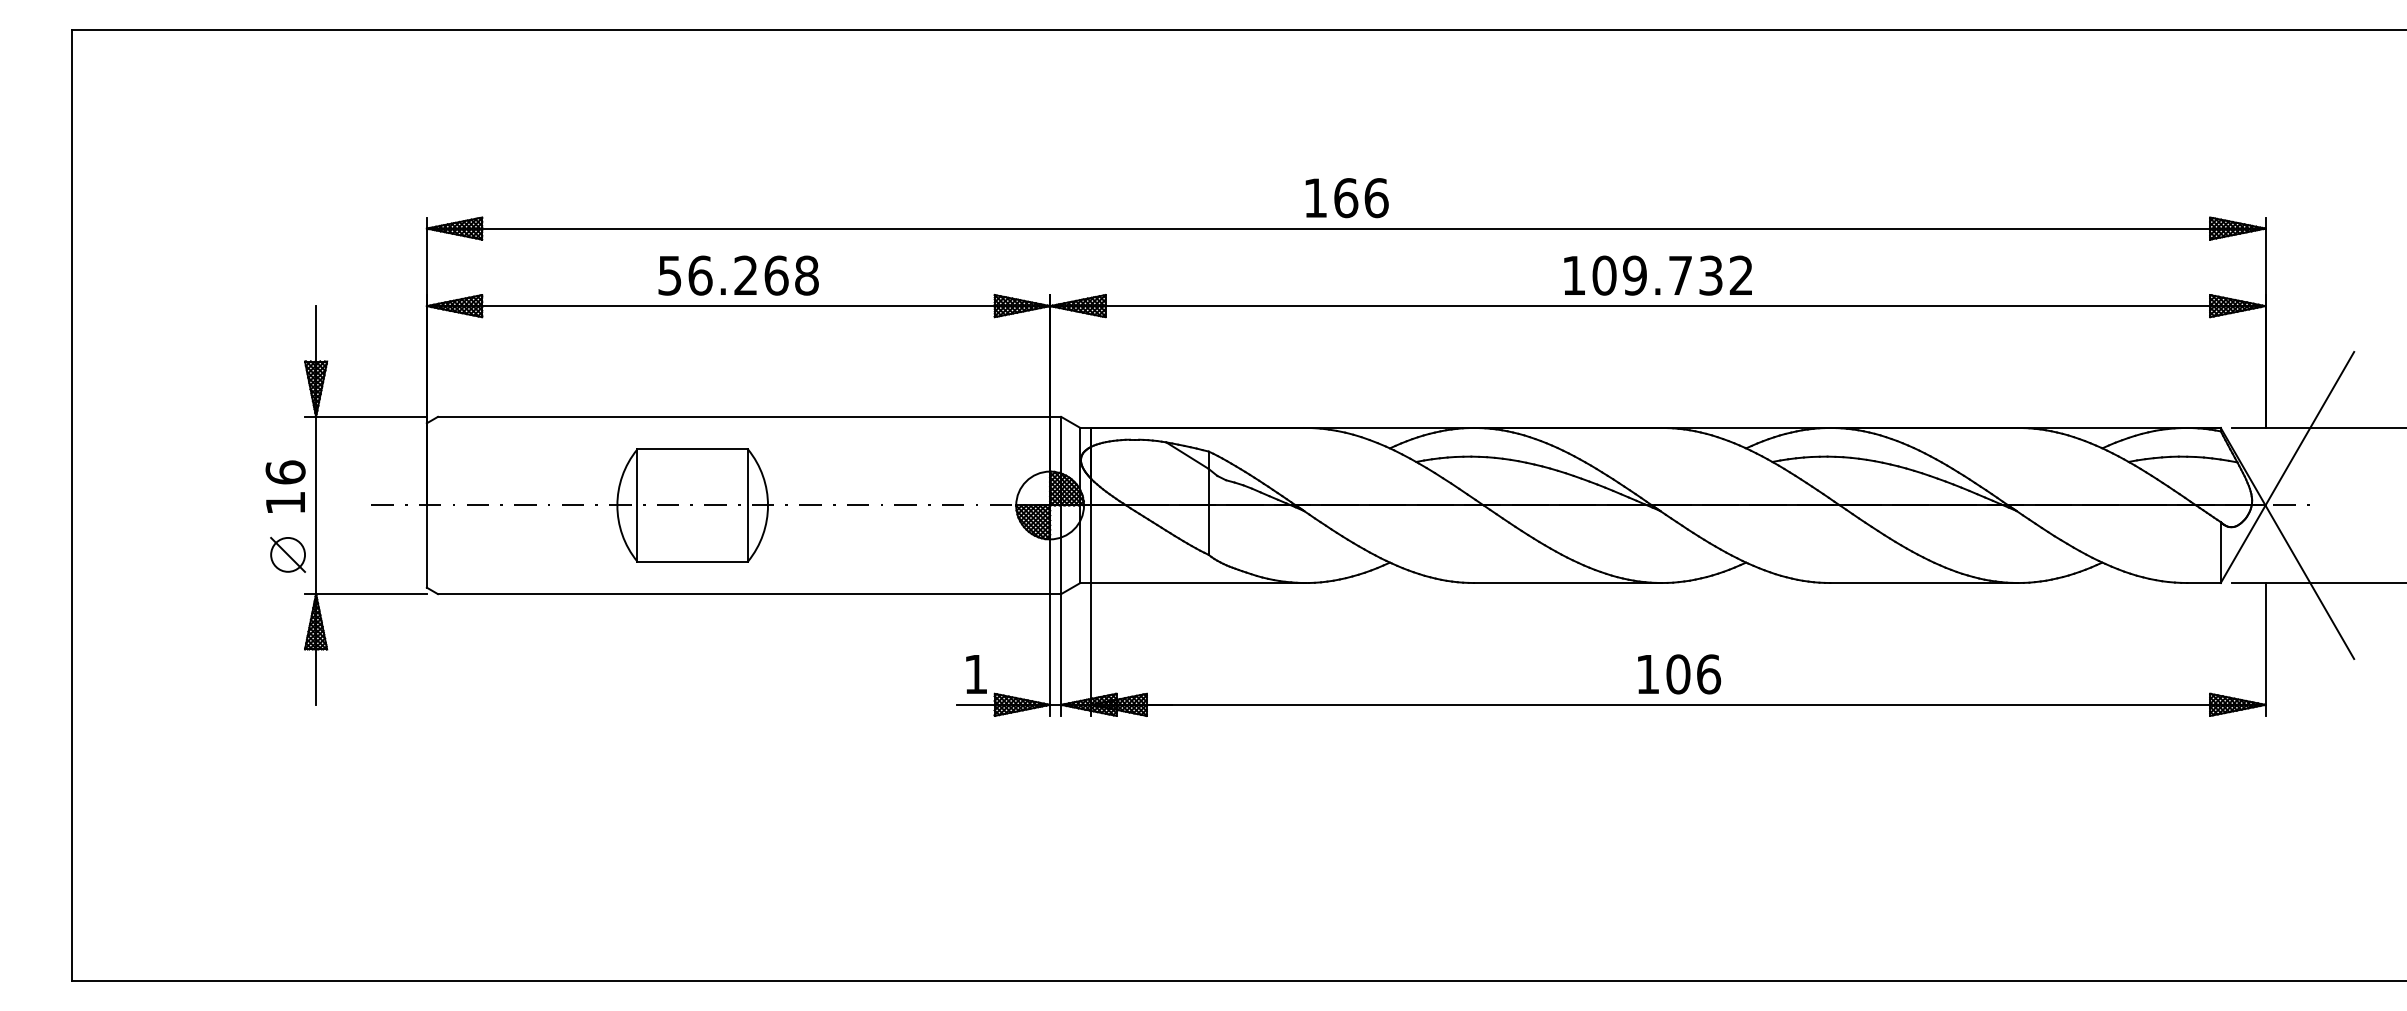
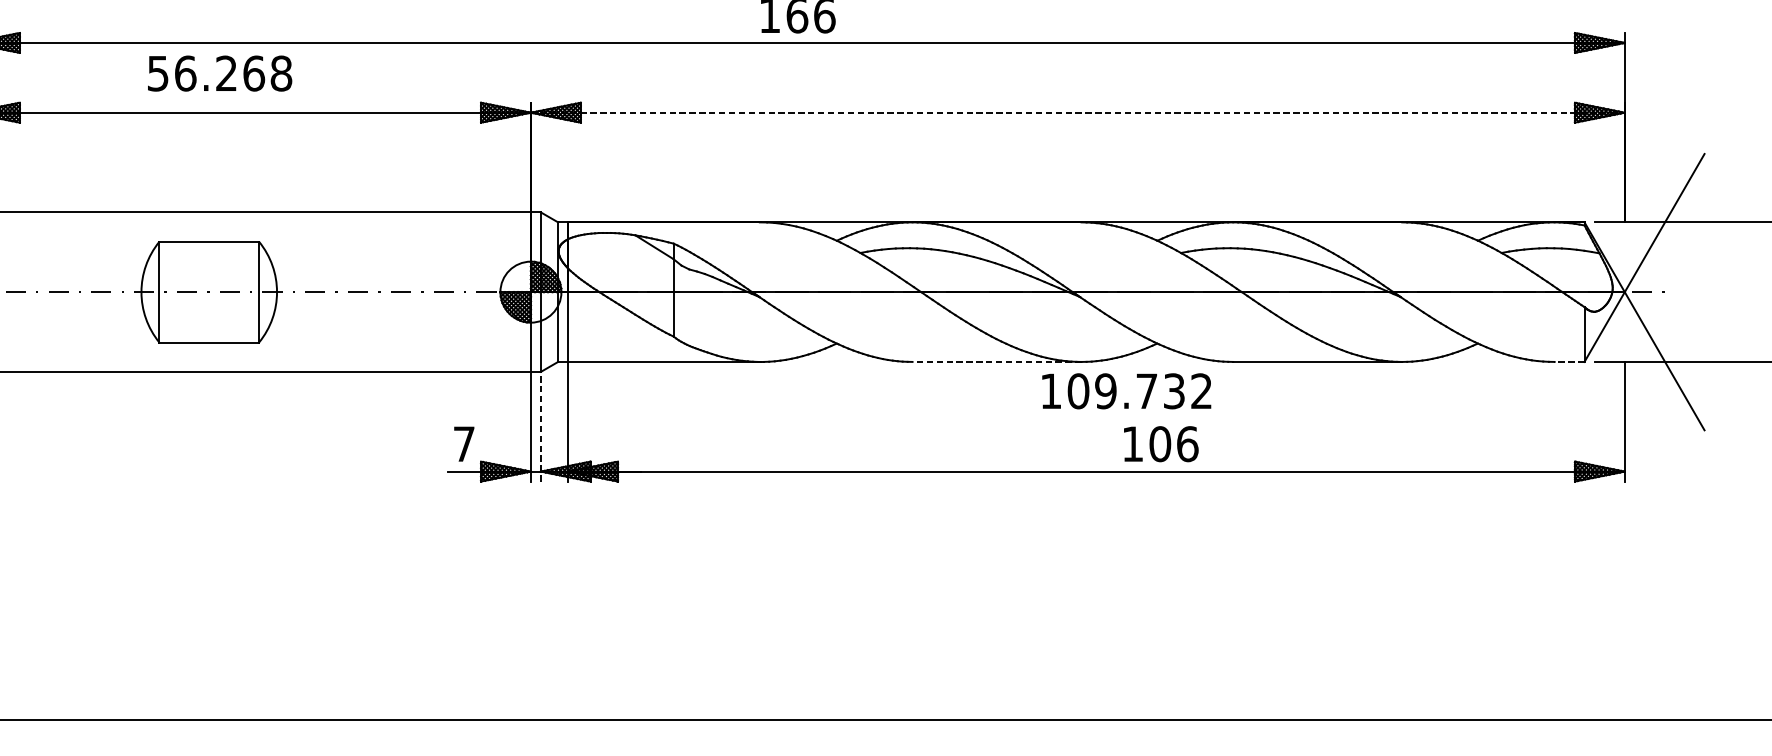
text: (738, 275) -> (219, 73), moved
text: (1657, 275) -> (1126, 391), moved
line: (1657, 306) -> (1077, 113), solid -> dashed
line: (1568, 583) -> (997, 362), solid -> dashed
line: (2203, 583) -> (1568, 362), solid -> dashed
line: (1061, 655) -> (541, 427), solid -> dashed
text: (975, 674) -> (463, 444), 1 -> 7
text: (1679, 674) -> (1161, 444), moved

